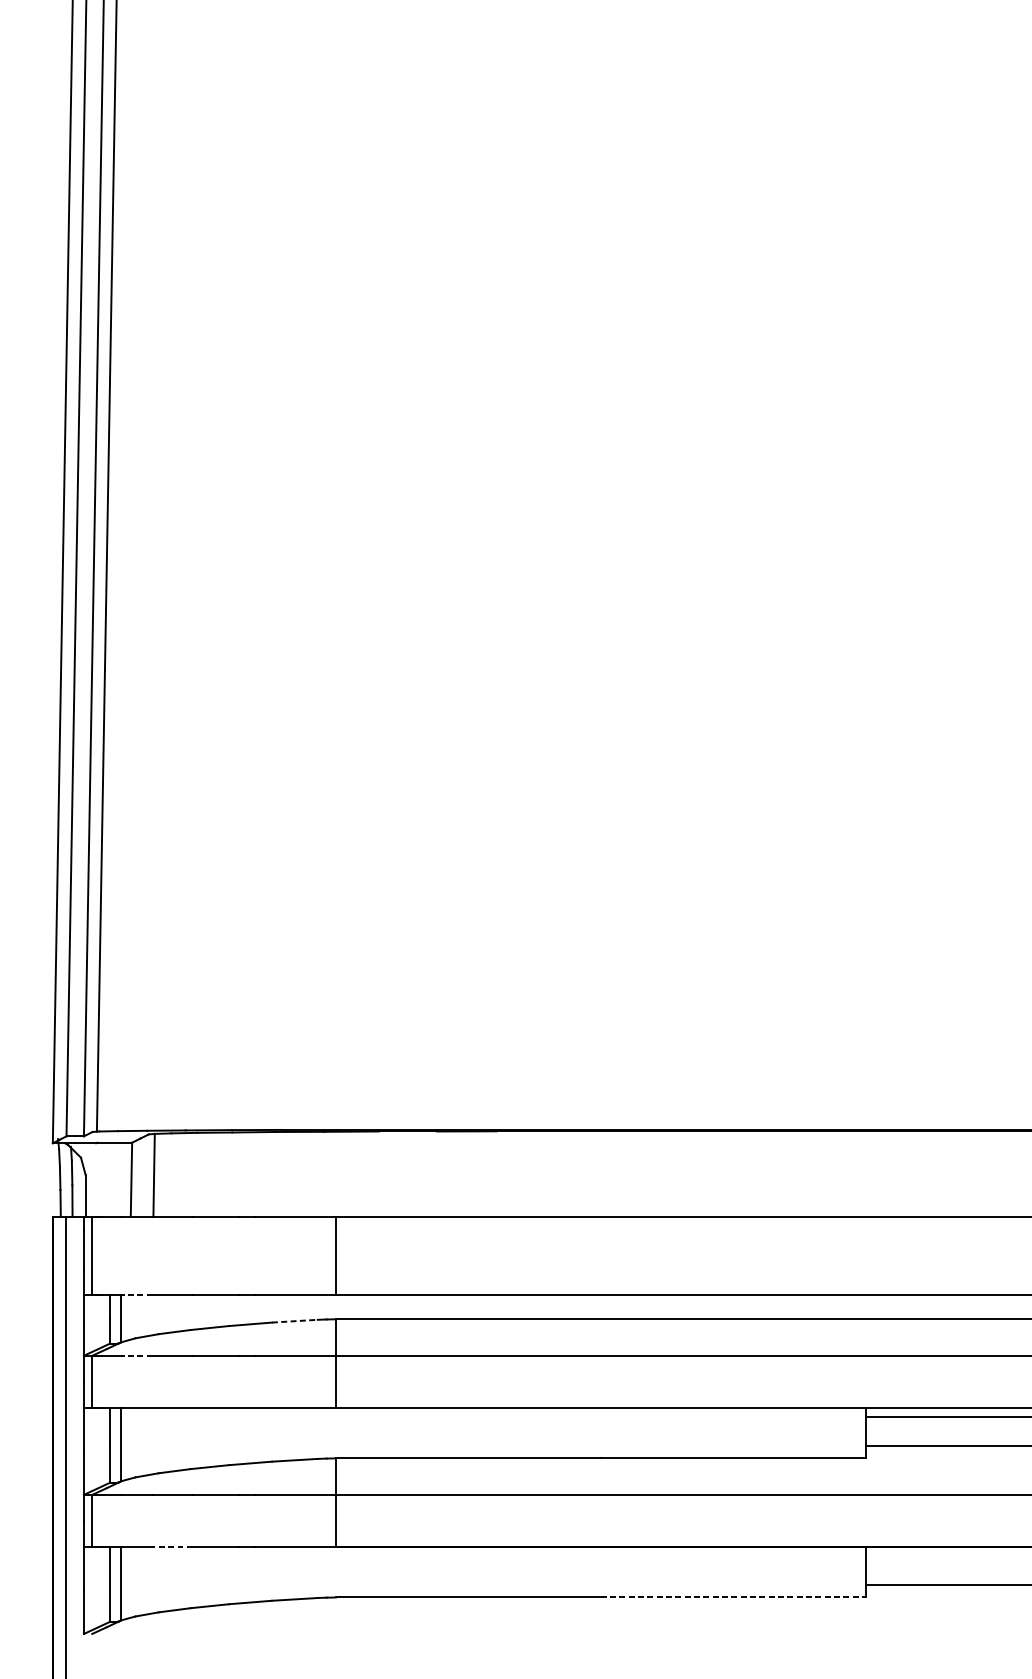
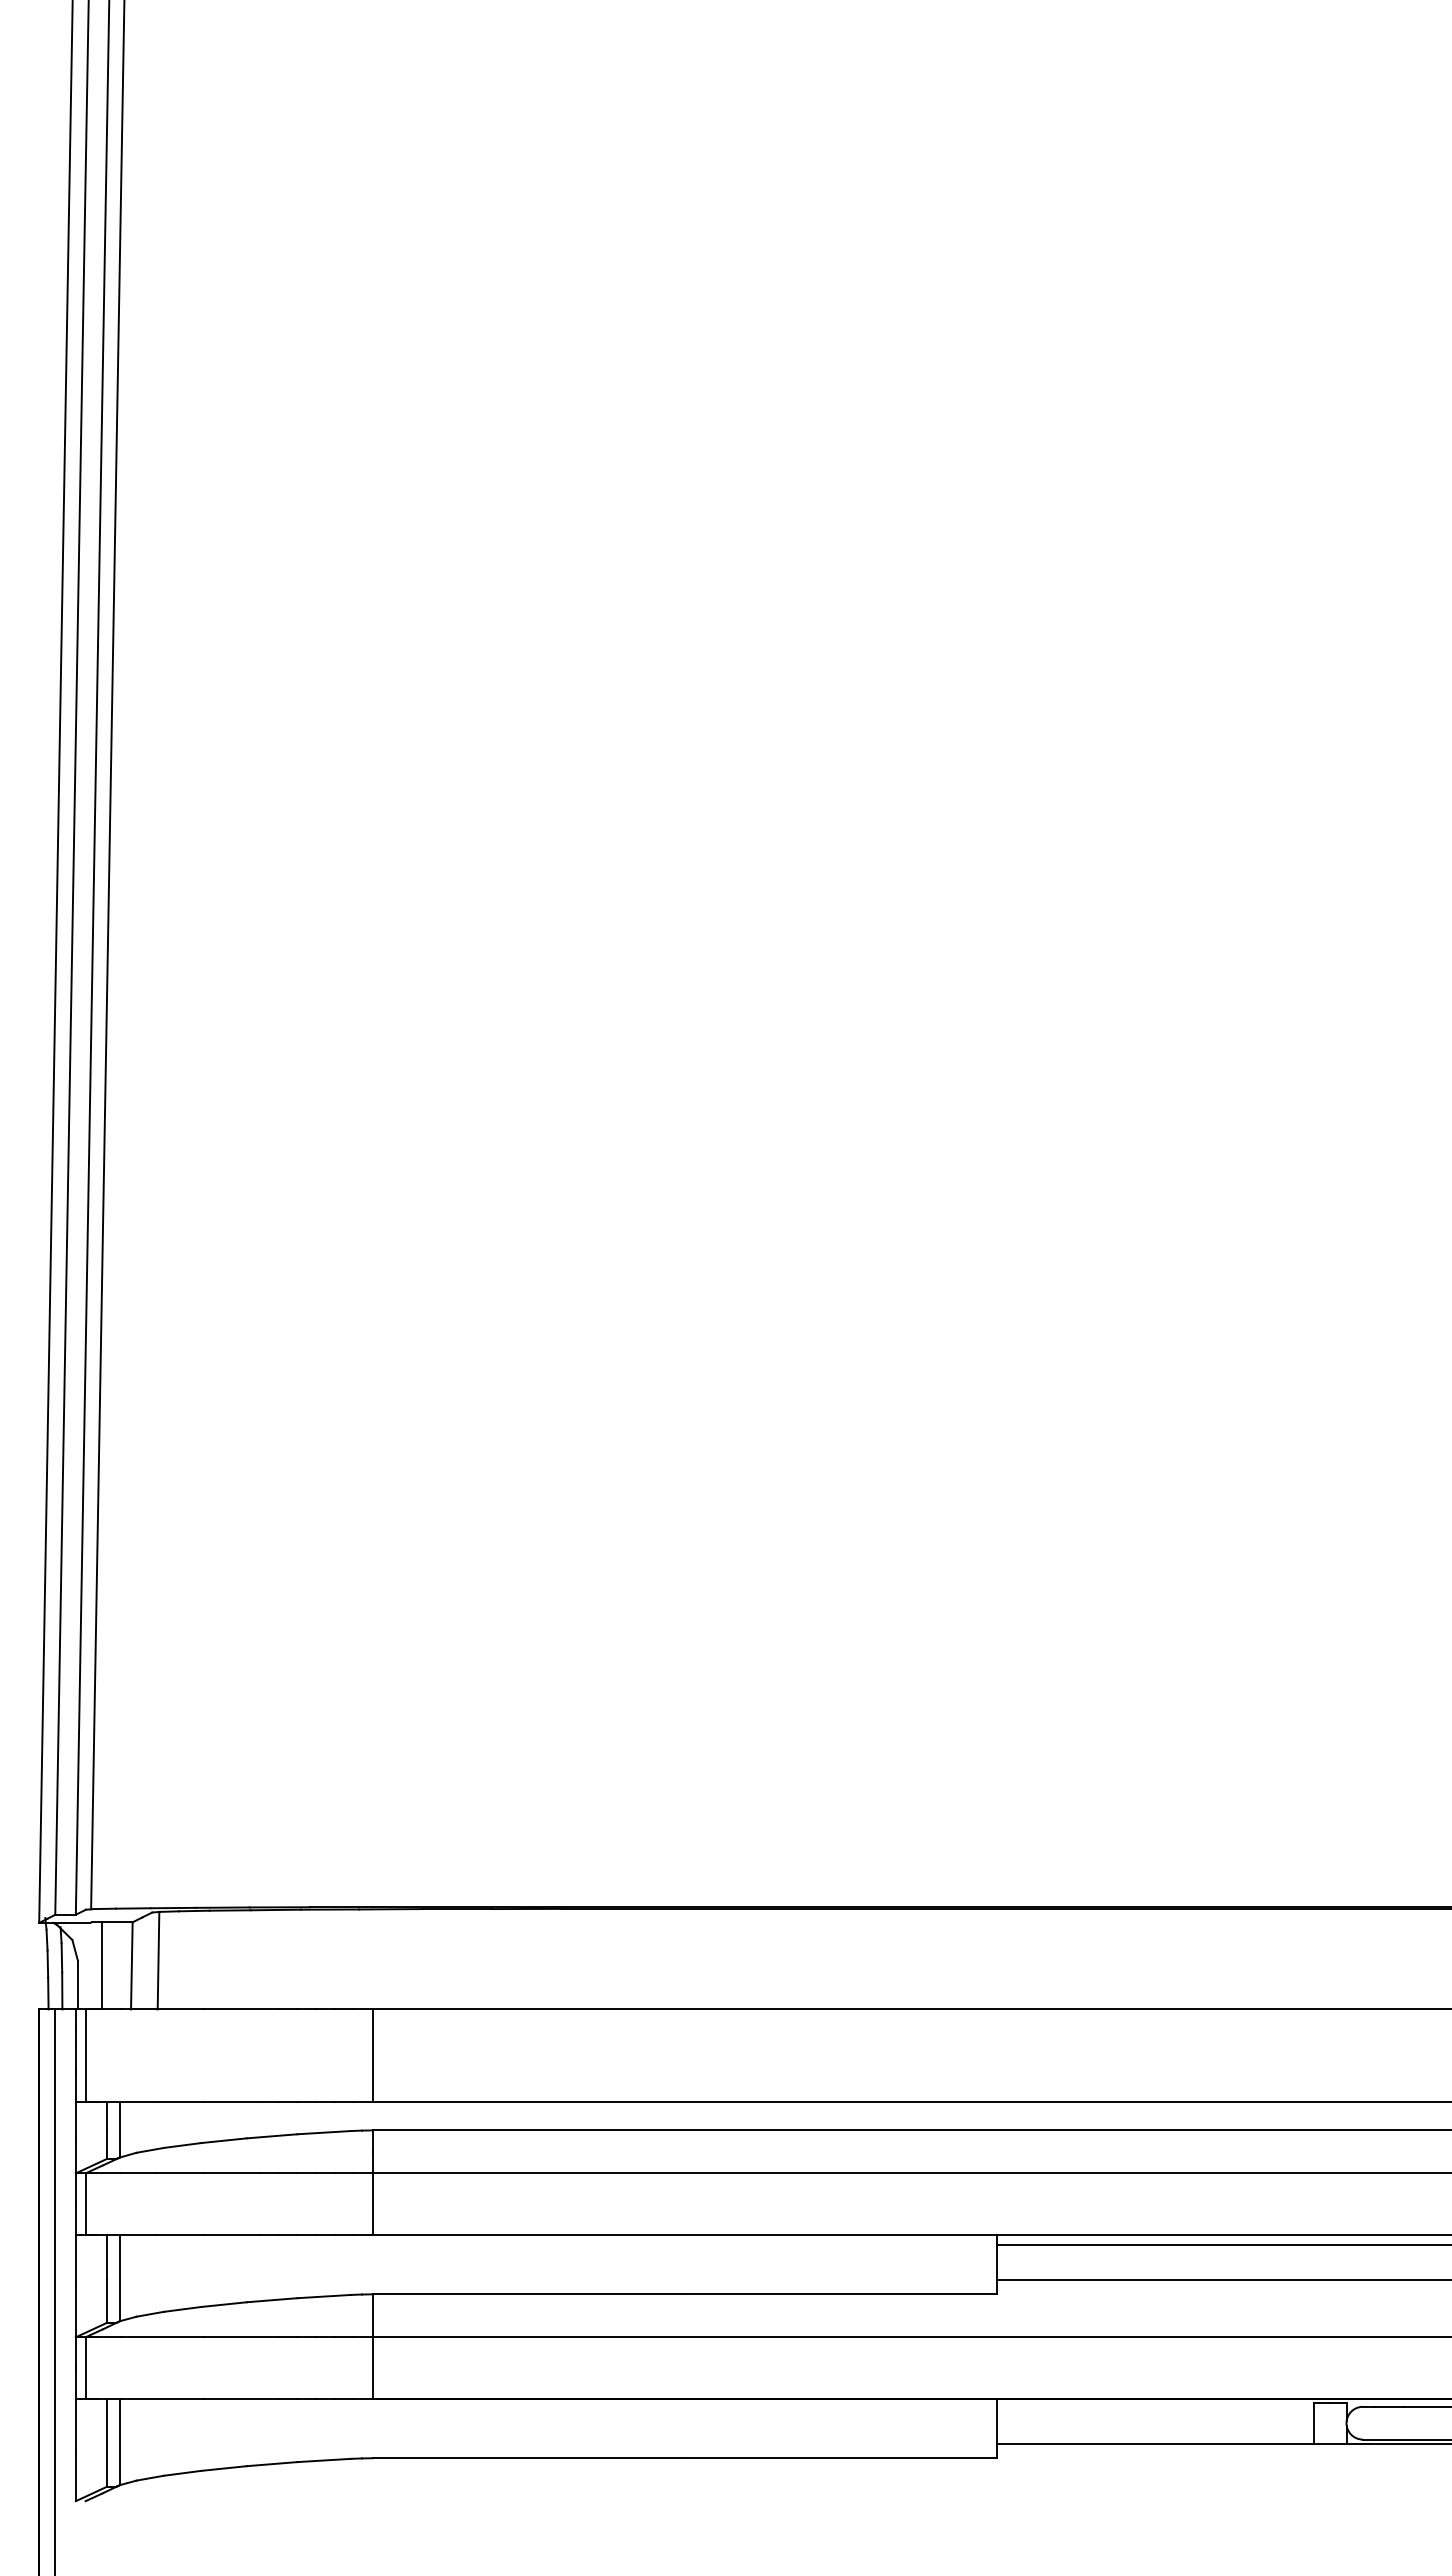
line: (105, 1179) -> (101, 1965), added
line: (137, 1294) -> (138, 2101), dashed -> solid
line: (294, 1321) -> (324, 2132), dashed -> solid
line: (137, 1355) -> (138, 2173), dashed -> solid
line: (172, 1546) -> (180, 2398), dashed -> solid
line: (733, 1597) -> (841, 2458), dashed -> solid

